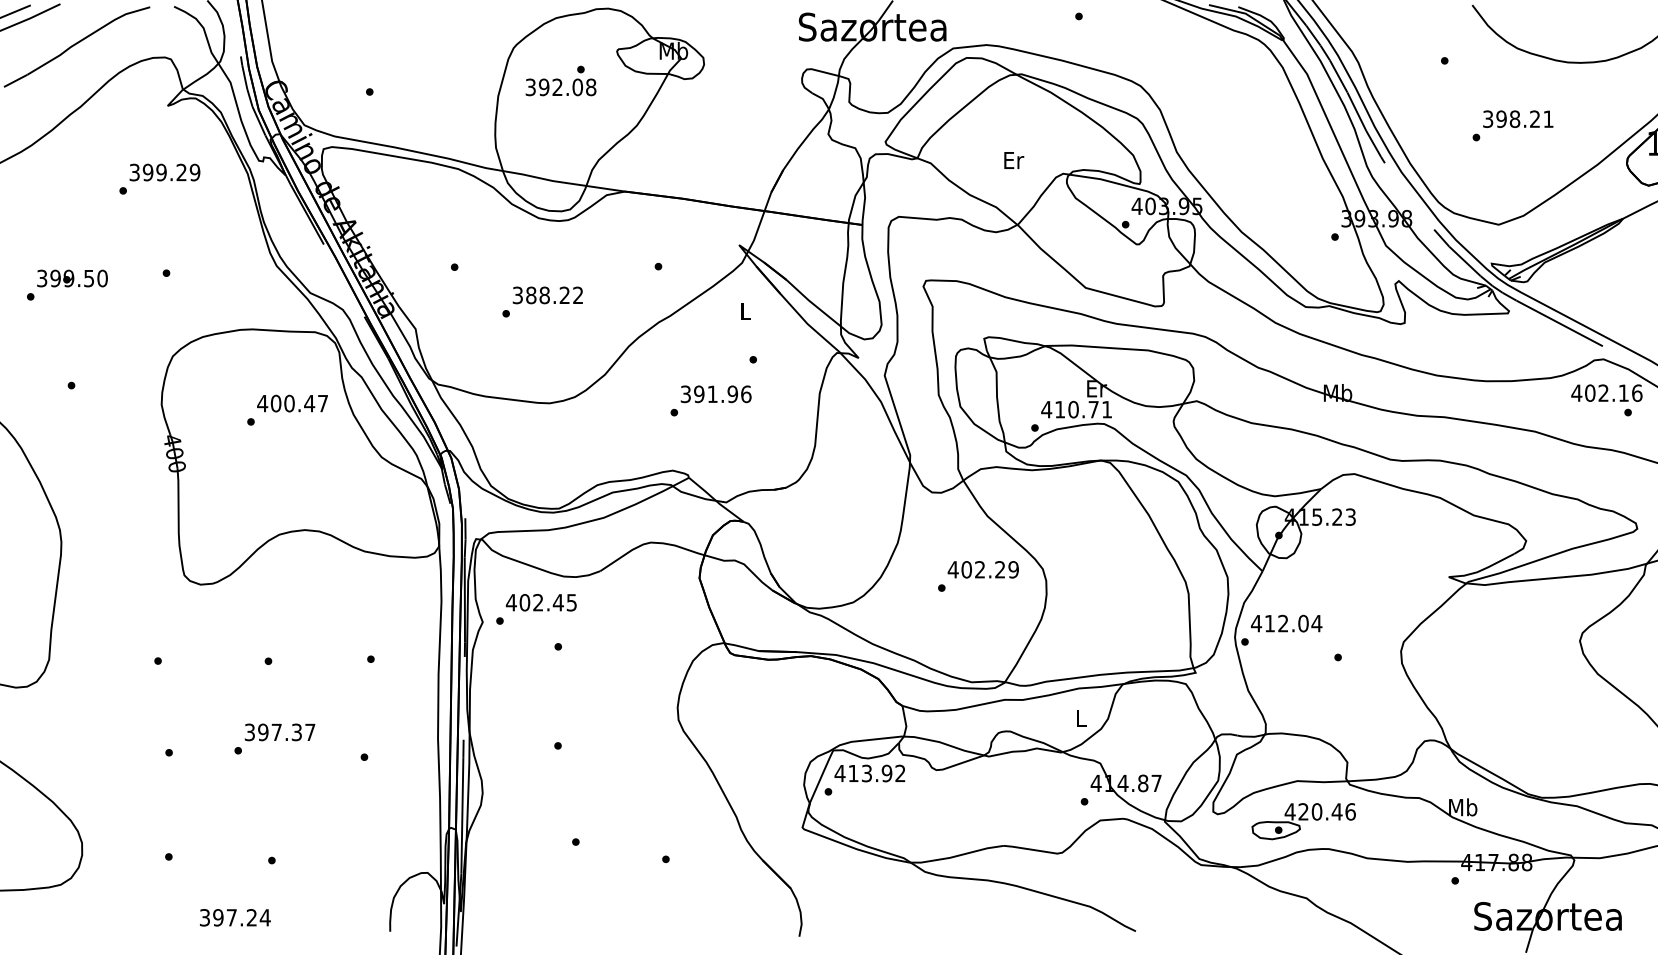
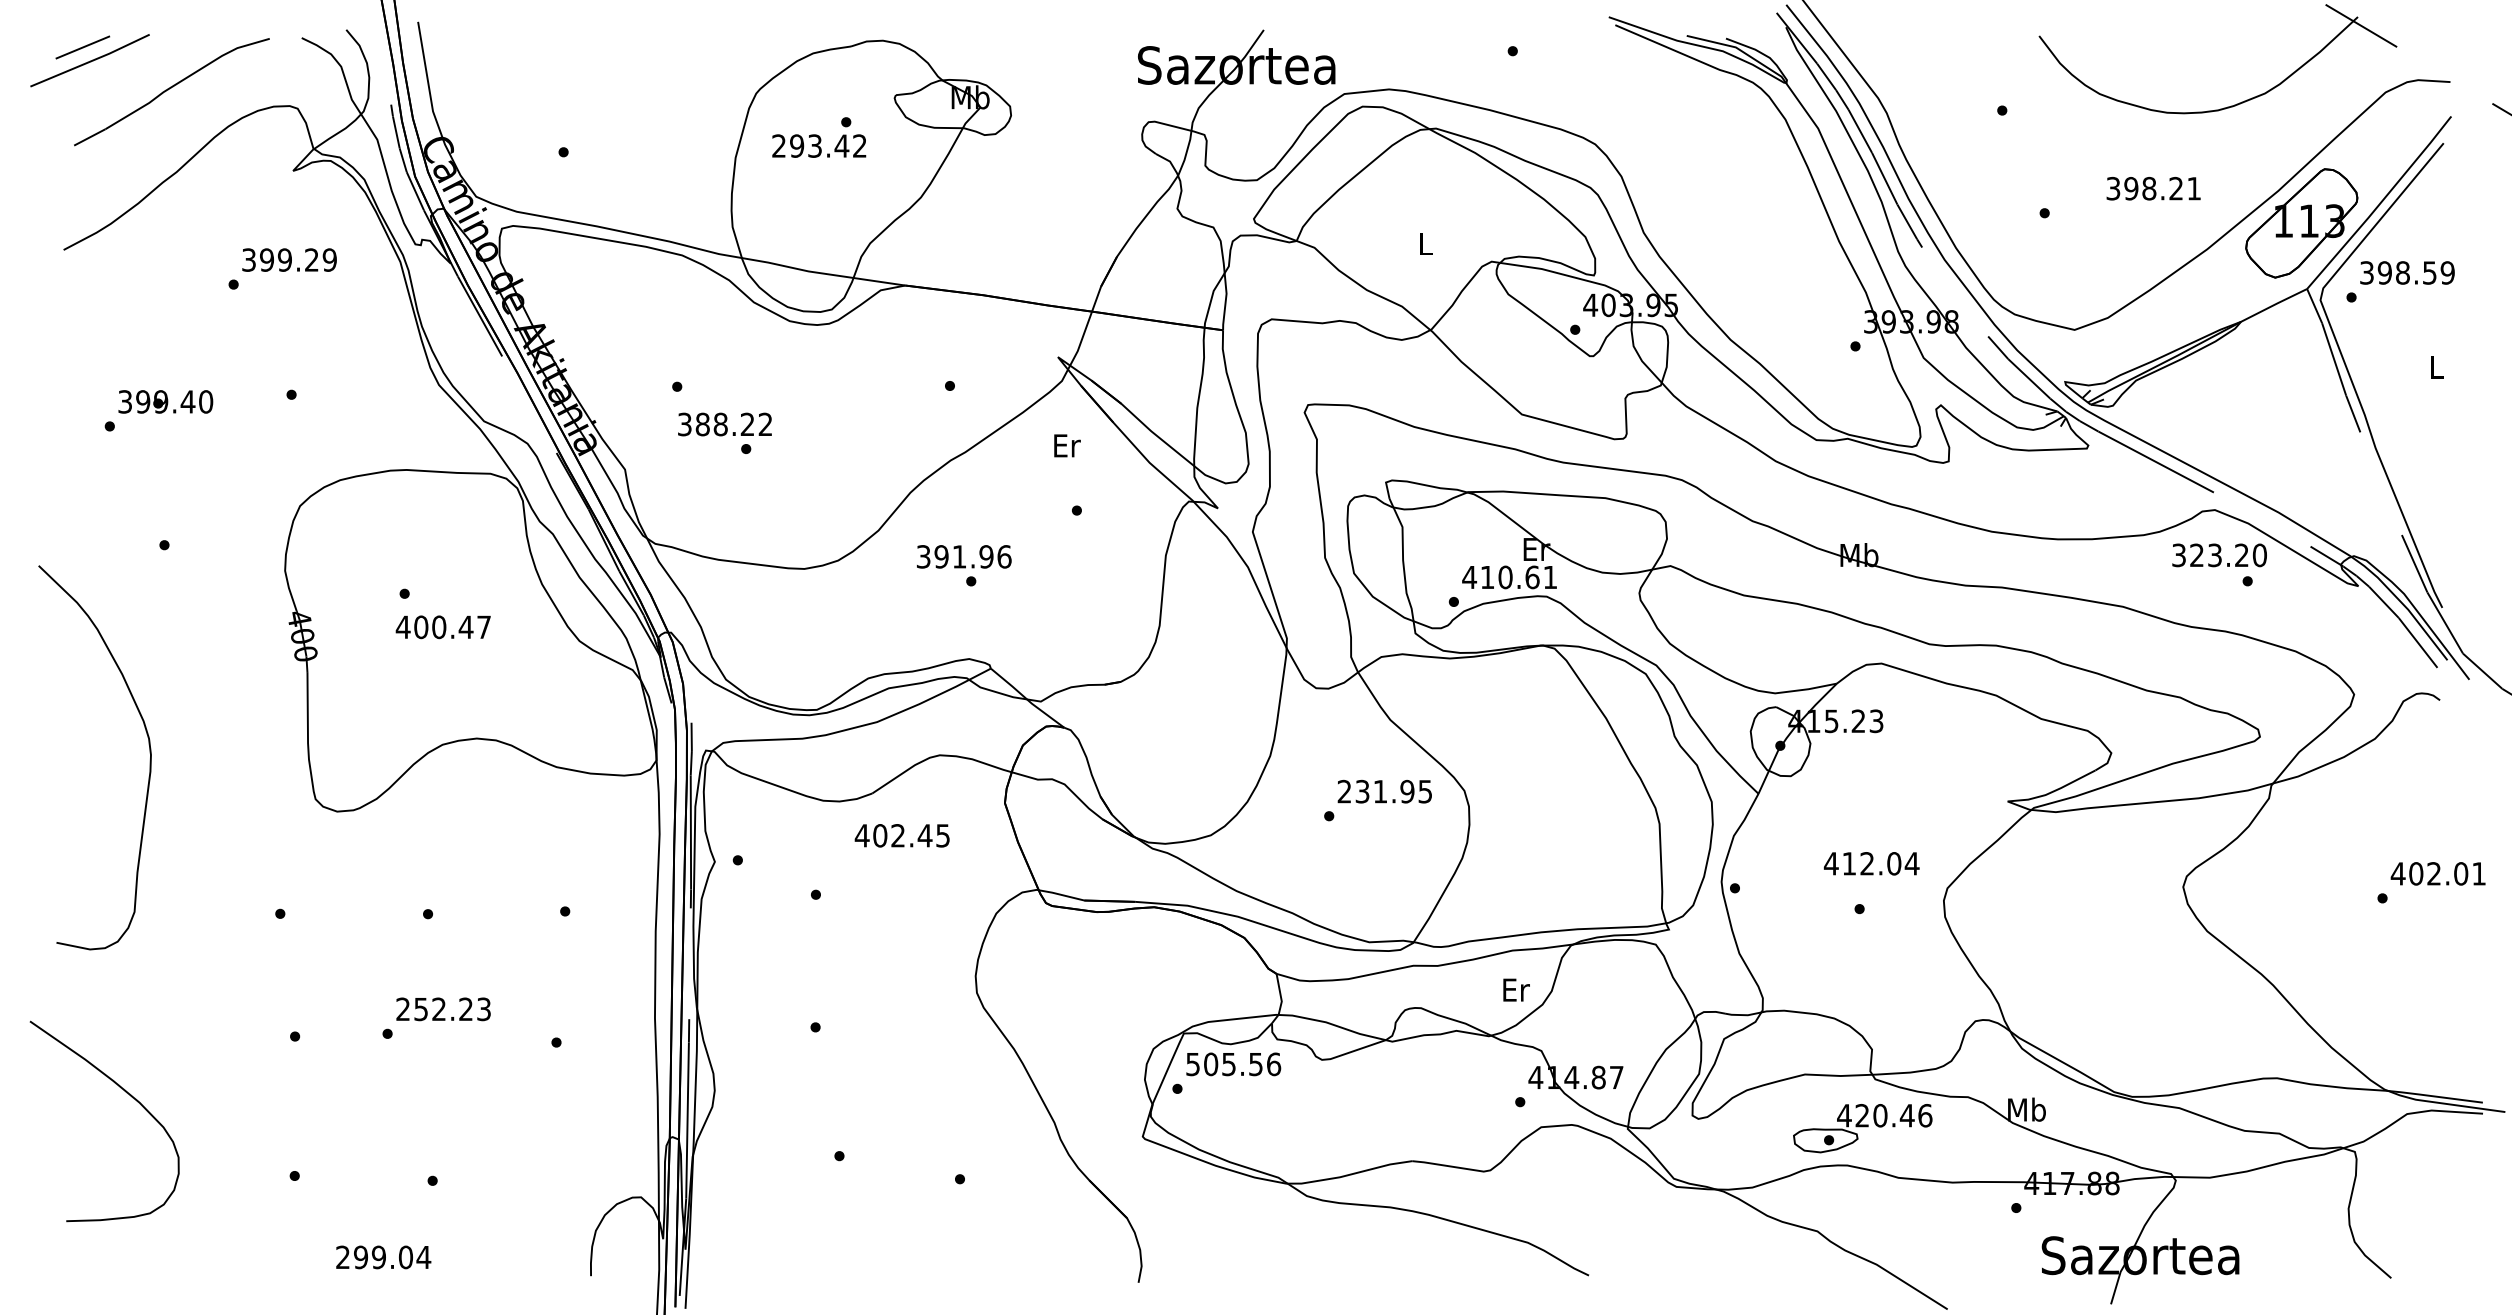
text: (560, 86) -> (819, 145), 392.08 -> 293.42
text: (1518, 119) -> (2153, 188), moved
text: (1013, 160) -> (1425, 243), Er -> L
text: (88, 278) -> (187, 401), 399.50 -> 399.40
text: (547, 295) -> (724, 424), moved
text: (746, 311) -> (1067, 445), L -> Er
text: (1607, 393) -> (2219, 555), 402.16 -> 323.20
text: (716, 394) -> (964, 556), moved
text: (291, 403) -> (442, 627), moved
text: (1093, 409) -> (1532, 577), 410.71 -> 410.61
text: (983, 569) -> (1384, 791), 402.29 -> 231.95
text: (540, 602) -> (901, 835), moved
text: (1286, 623) -> (1871, 863), moved
text: (1081, 717) -> (1516, 989), L -> Er
text: (280, 732) -> (443, 1009), 397.37 -> 252.23
text: (870, 773) -> (1233, 1064), 413.92 -> 505.56
part: (1303, 821) -> (1862, 1128), moved
text: (228, 917) -> (374, 1257), 397.24 -> 299.04

